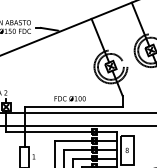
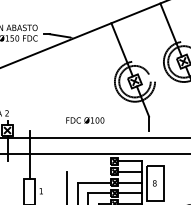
line: (73, 106) -> (89, 130), removed
line: (48, 132) -> (59, 161), removed
line: (73, 140) -> (89, 171), removed

